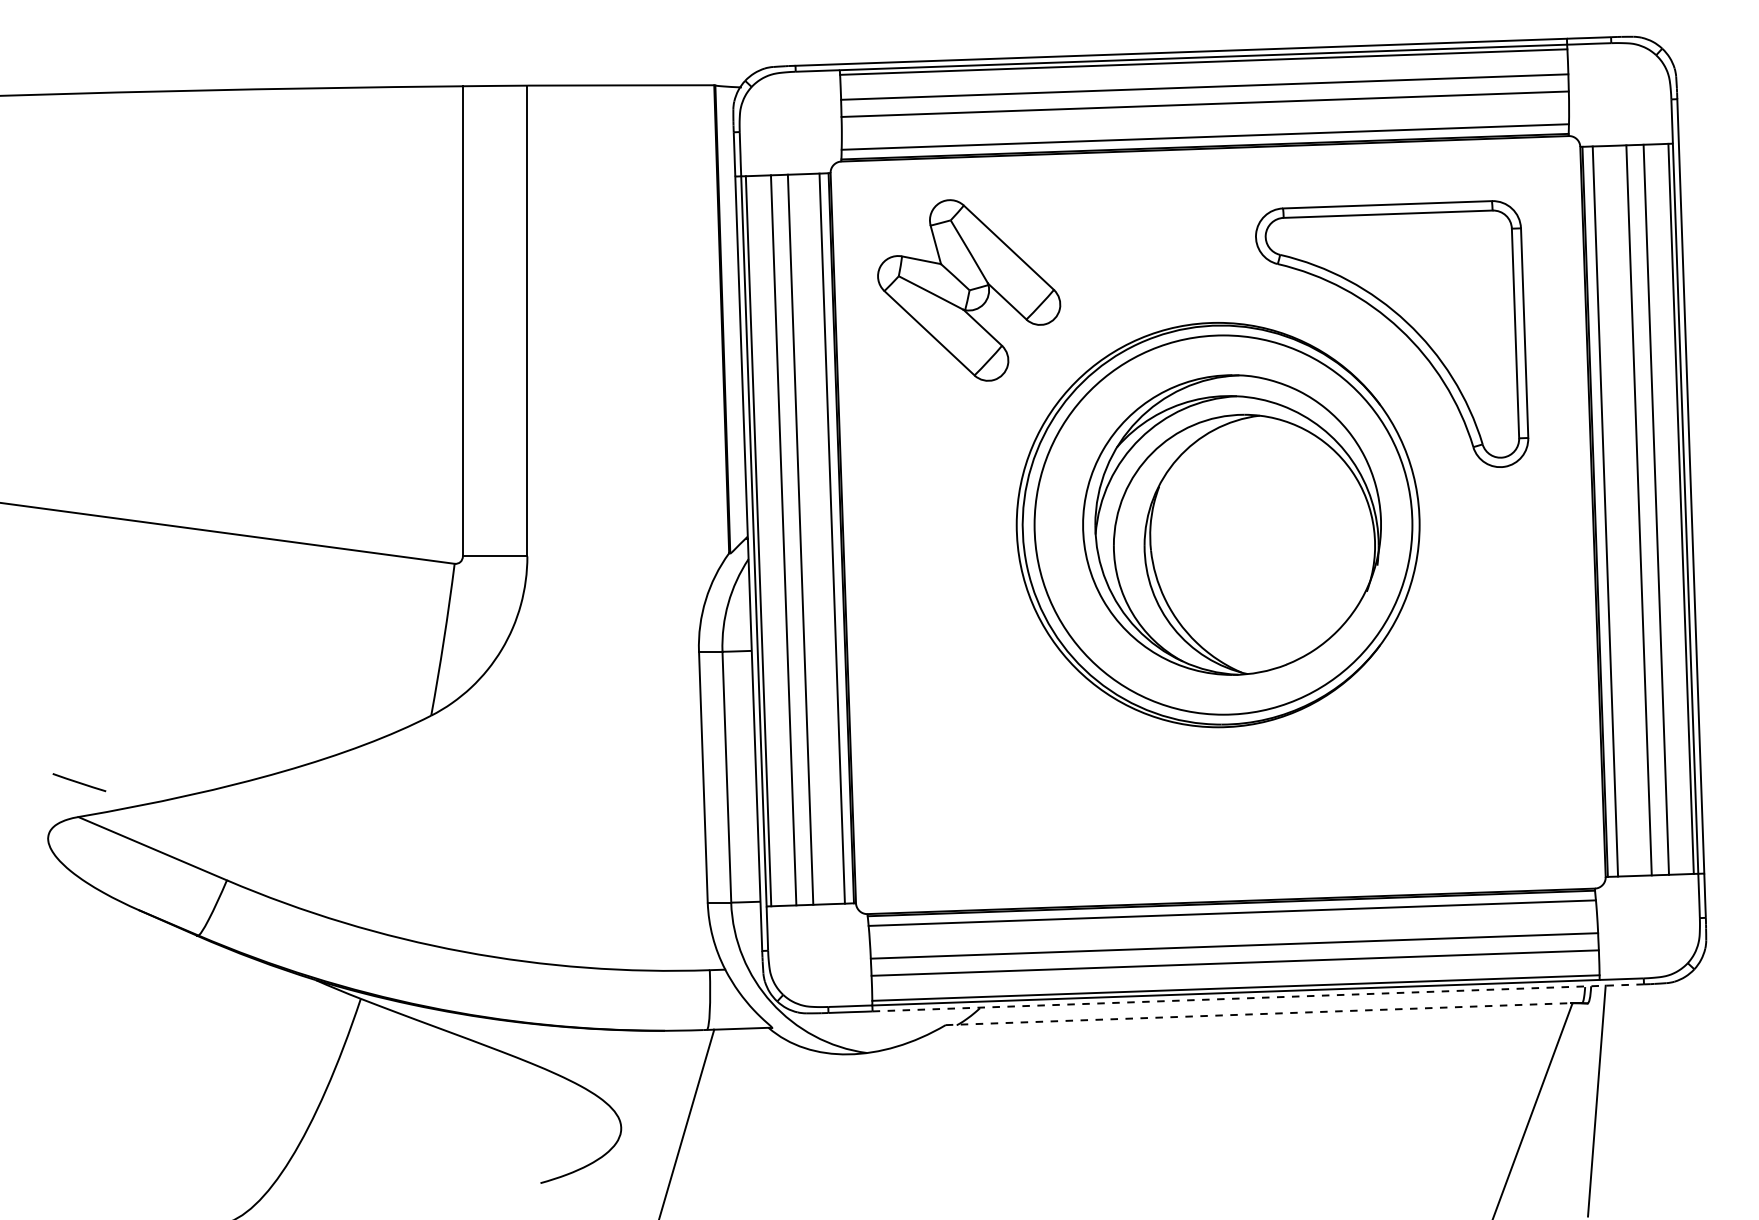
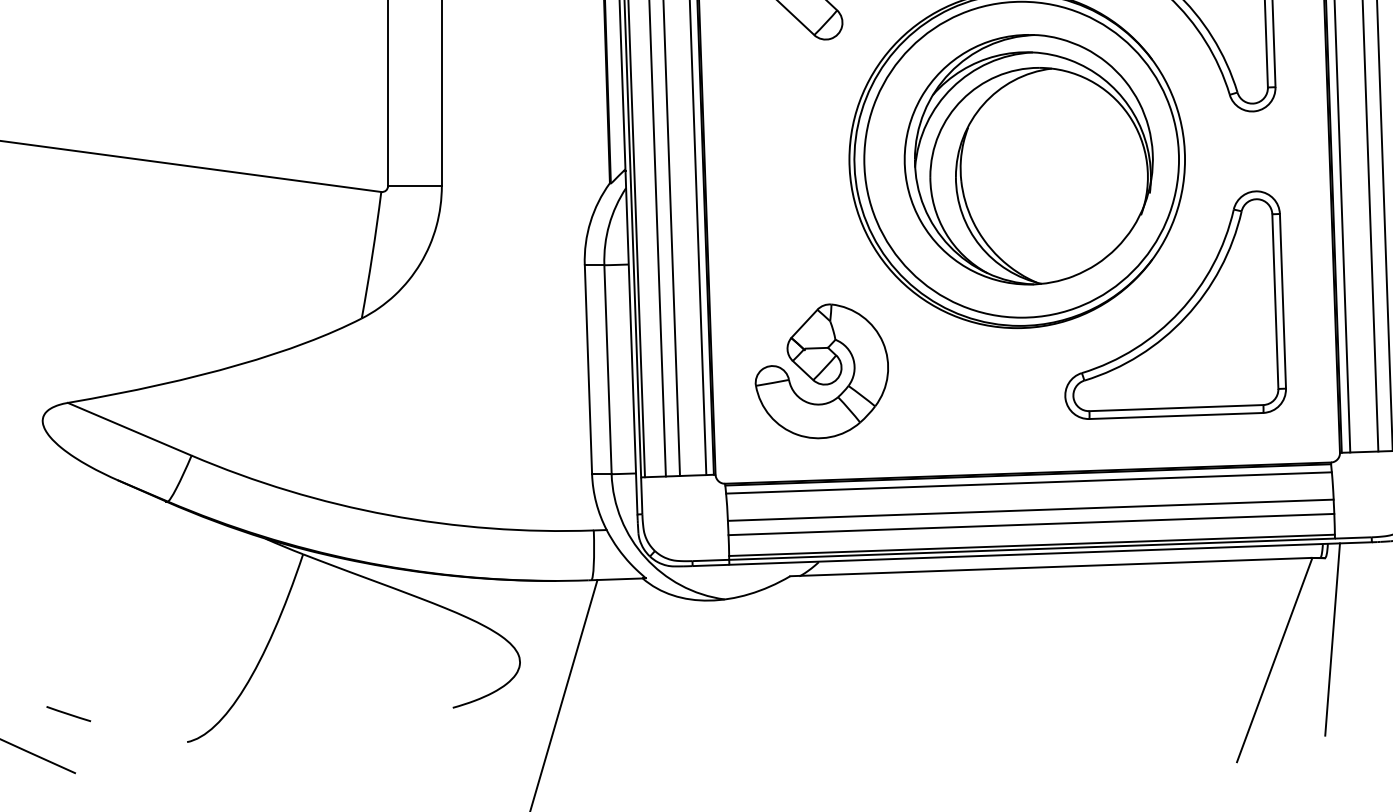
part: (1414, 704) -> (1180, 309), added
part: (983, 778) -> (821, 370), added
line: (79, 782) -> (68, 713), moved
line: (1258, 997) -> (1050, 553), dashed -> solid
line: (1258, 1014) -> (1050, 567), dashed -> solid

